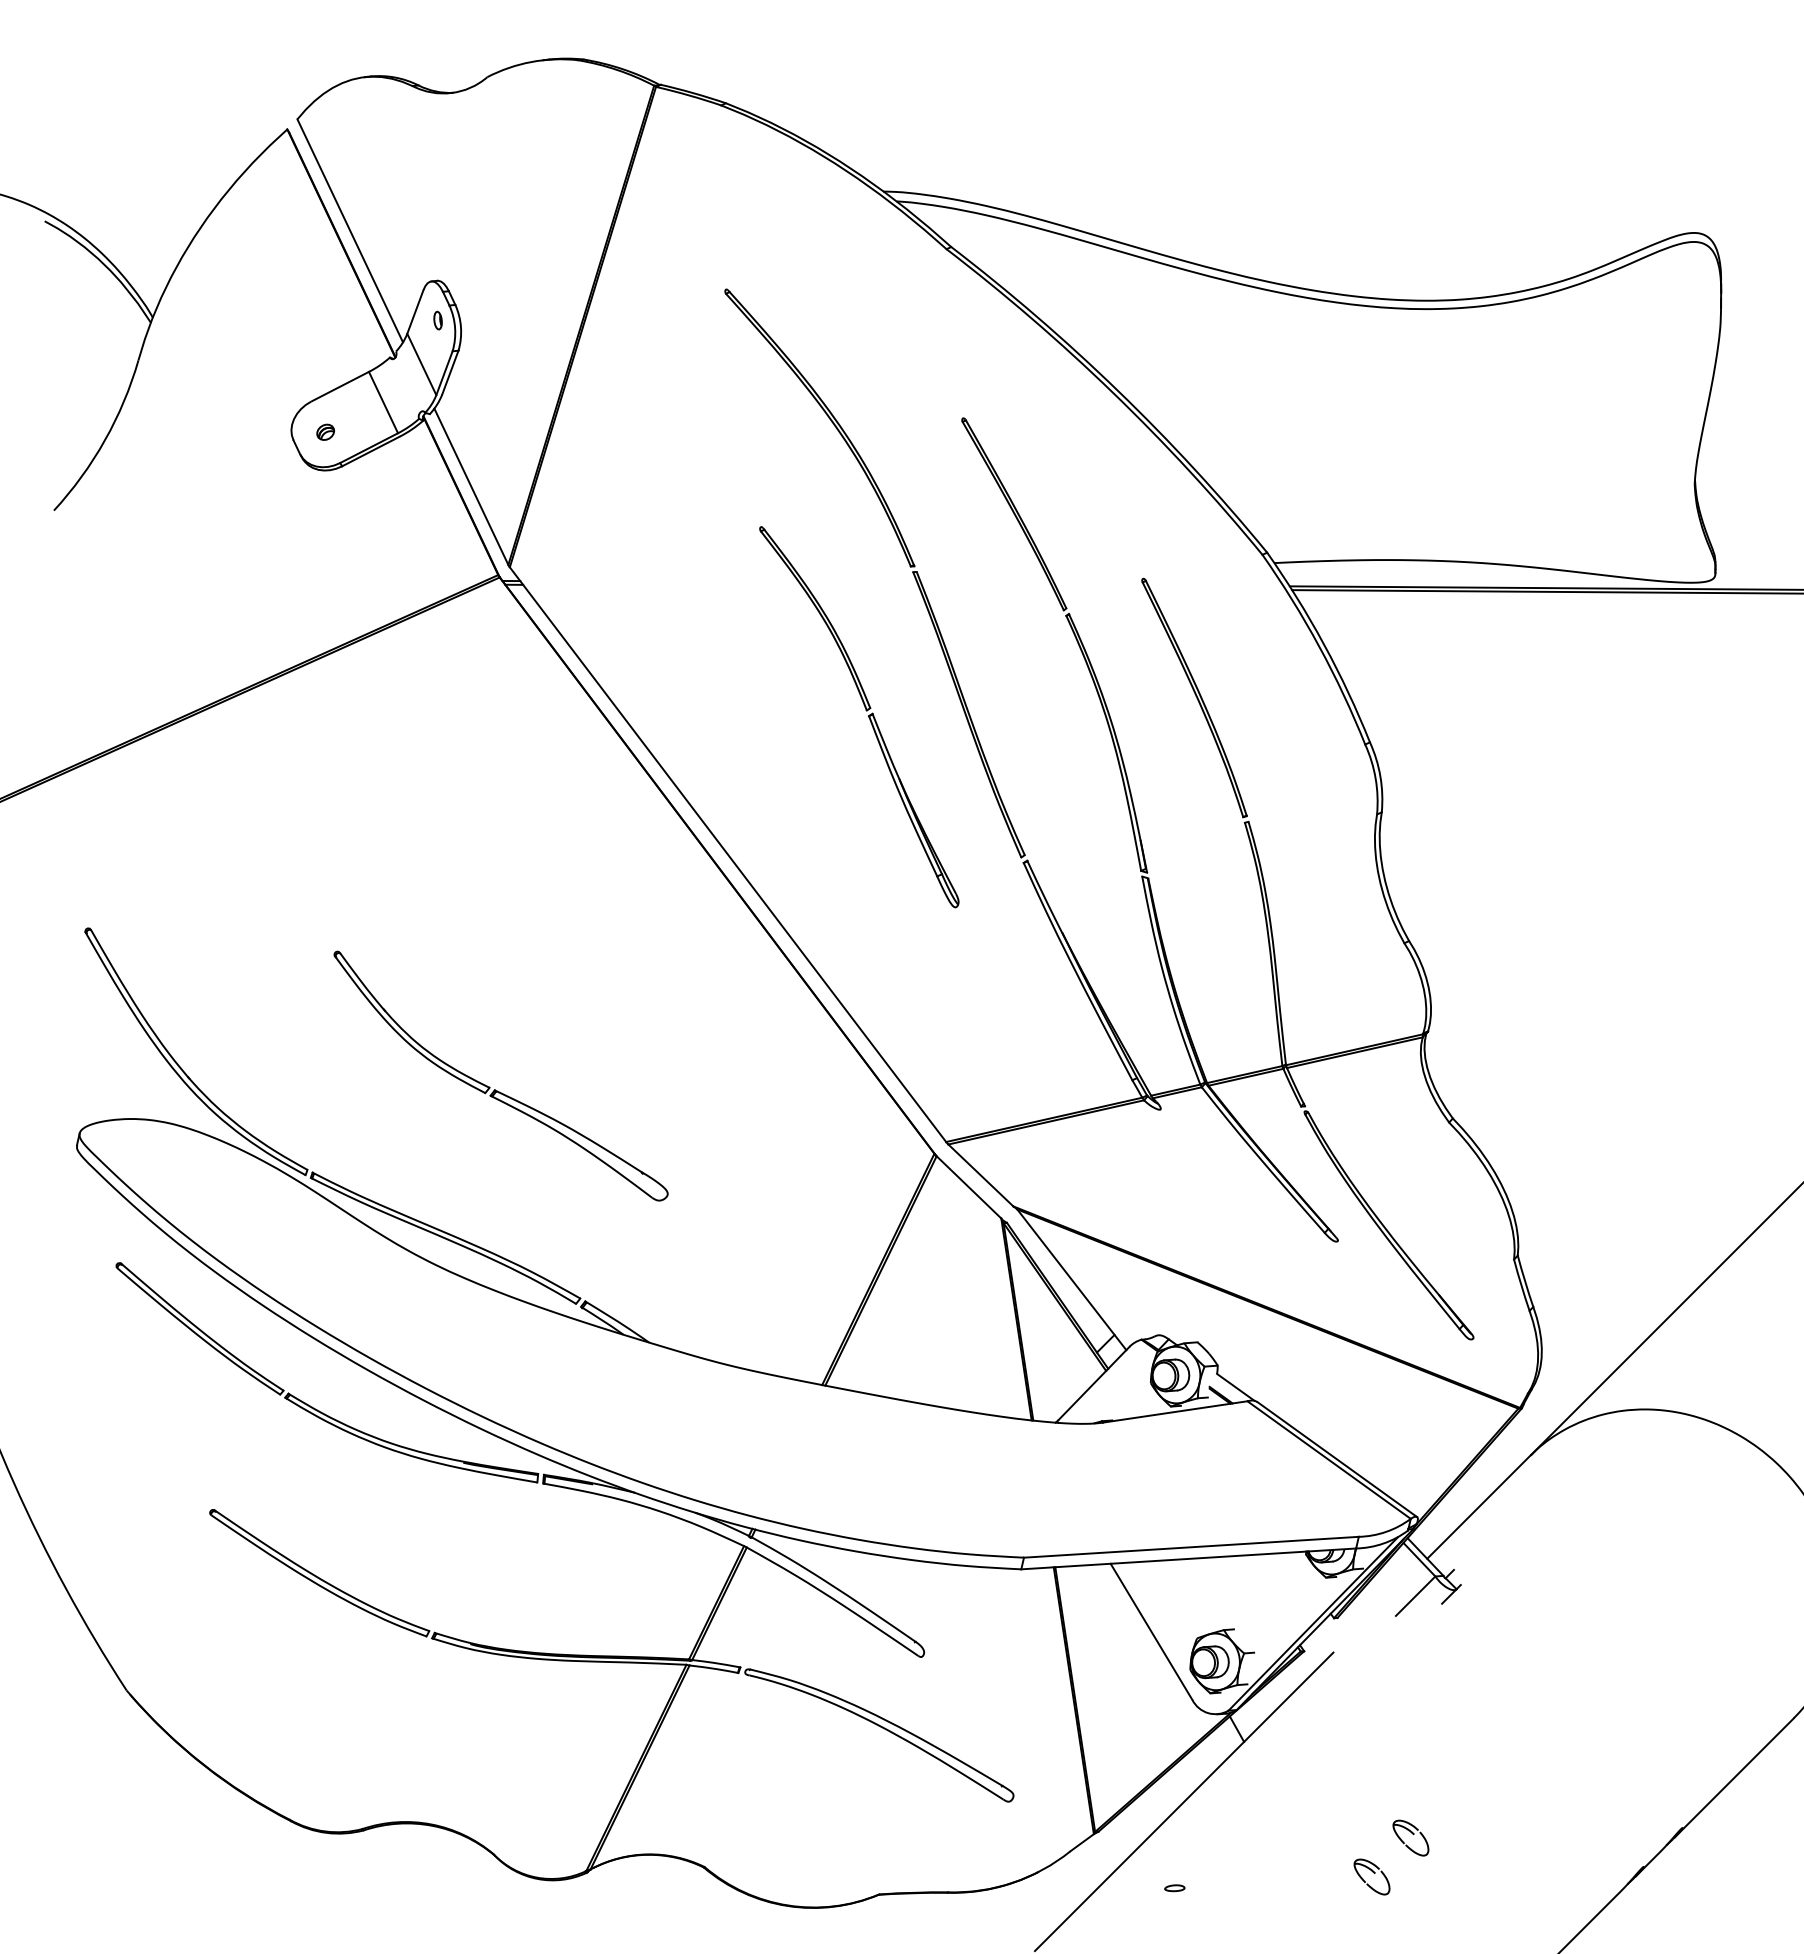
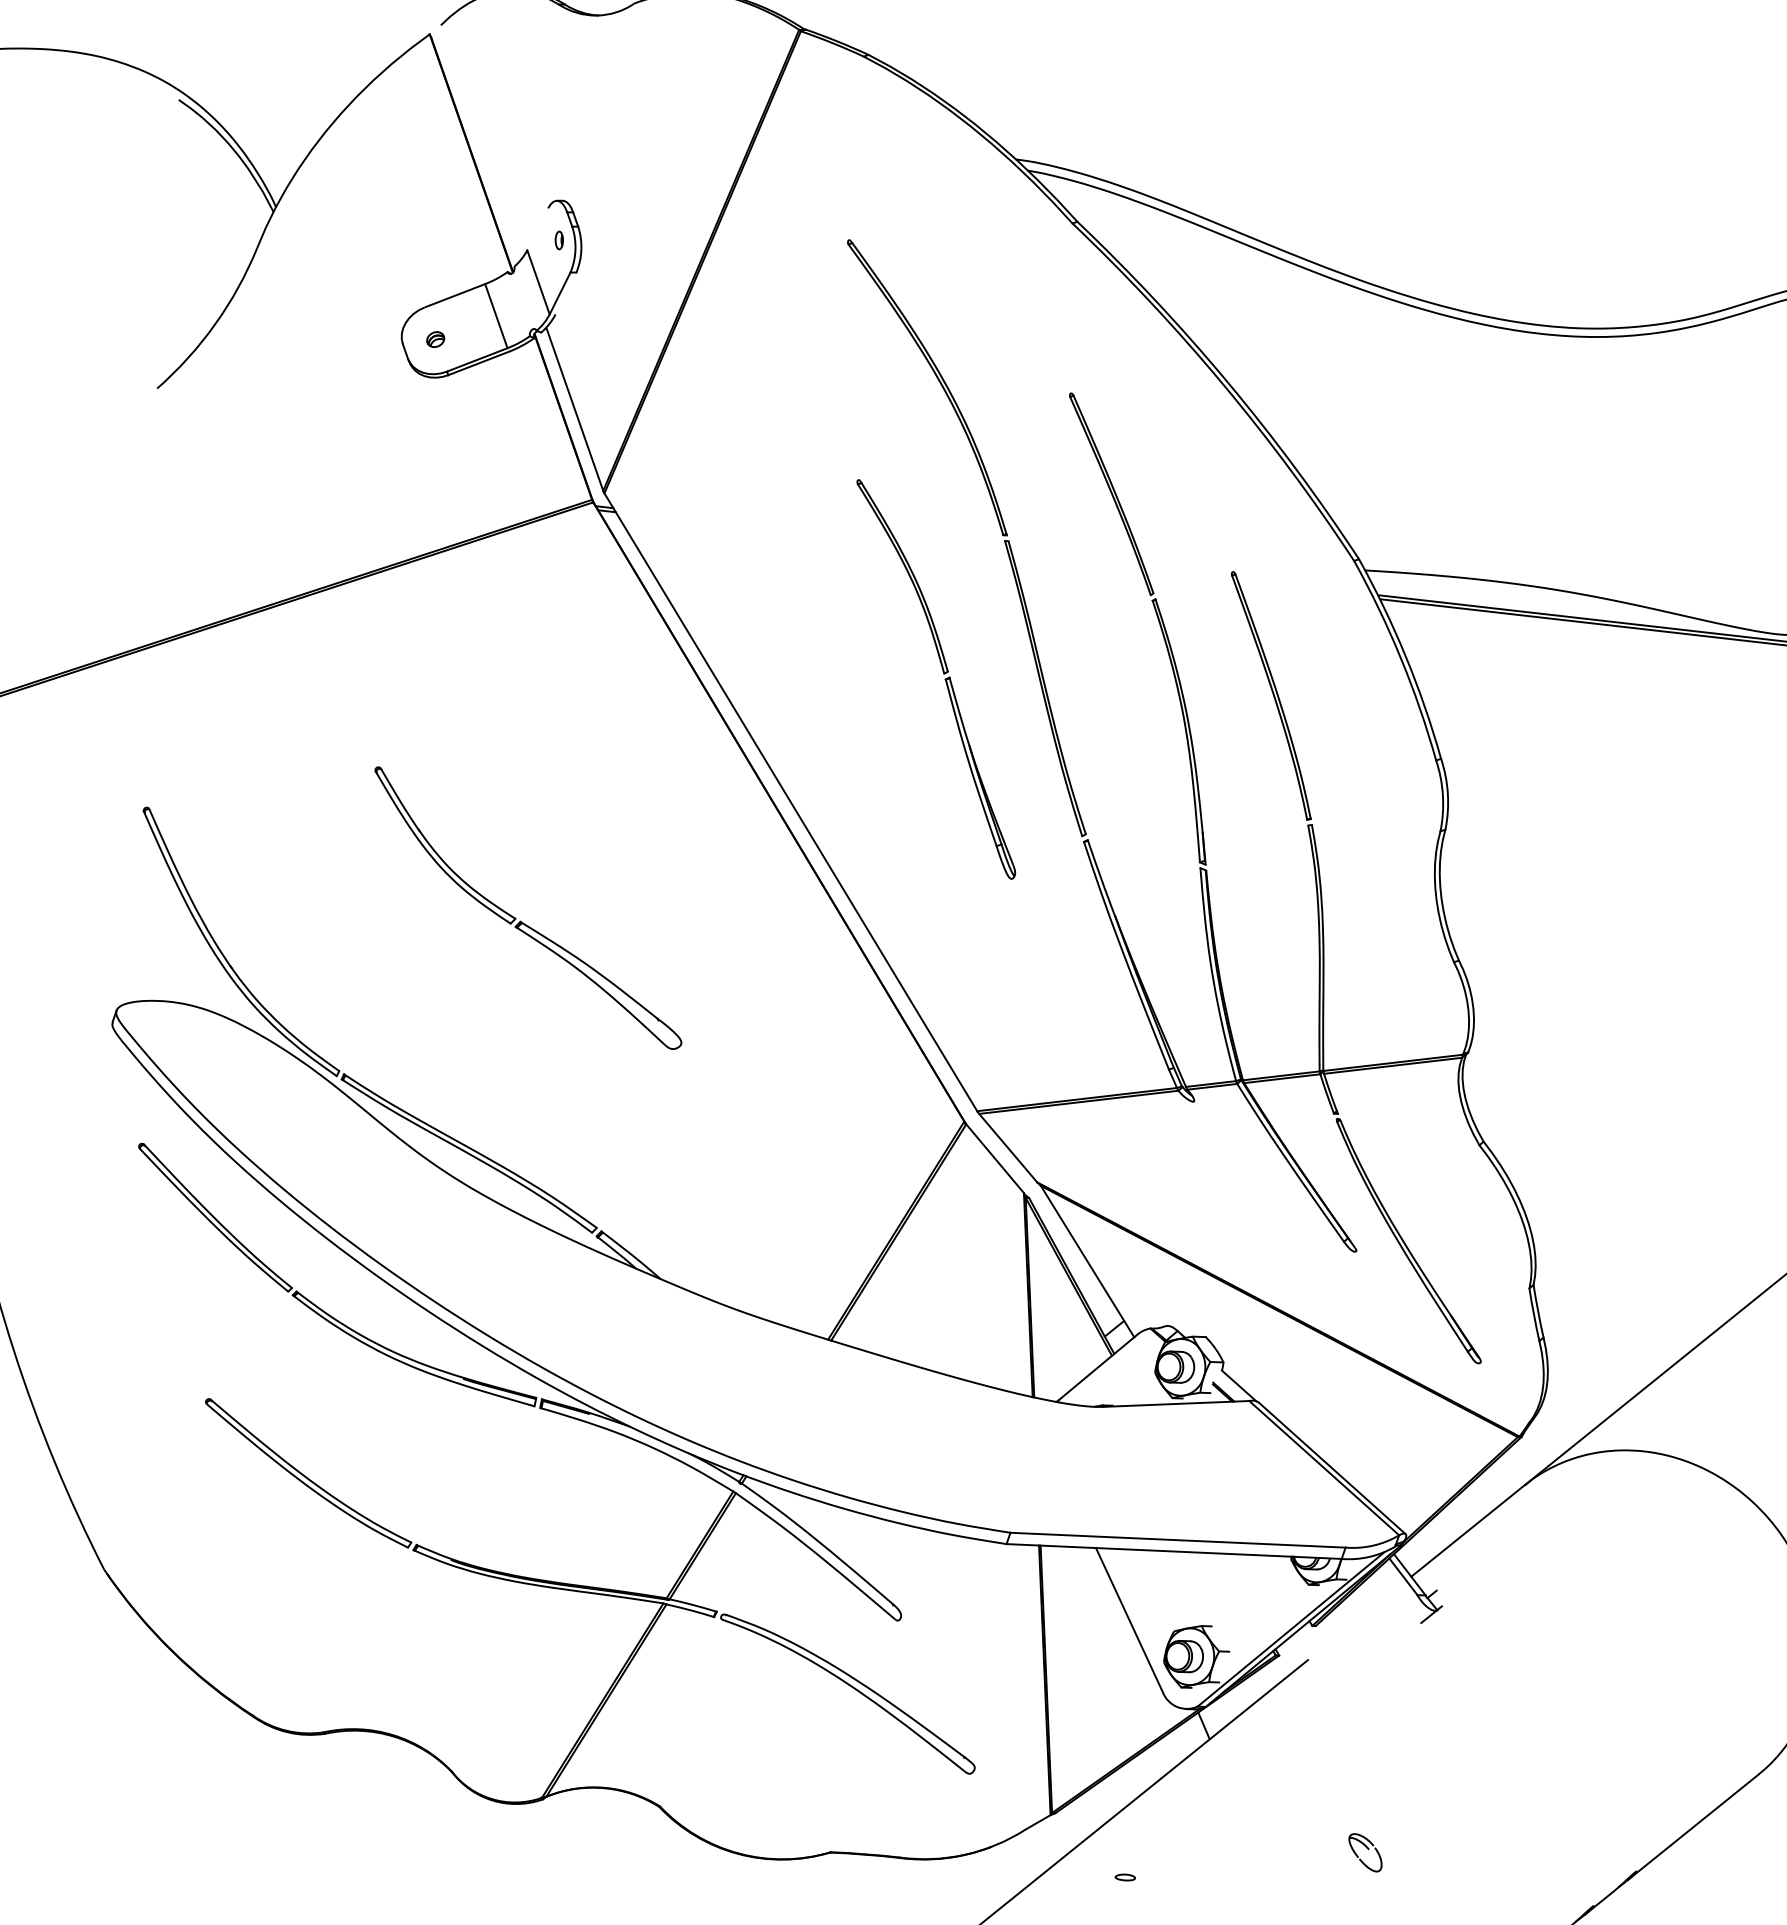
line: (350, 230) -> (481, 141), removed
line: (415, 311) -> (537, 228), removed
line: (450, 372) -> (566, 293), removed
part: (495, 1089) -> (521, 921), moved
line: (1415, 1595) -> (1395, 1611), removed
part: (1371, 1876) -> (1322, 1886), removed

